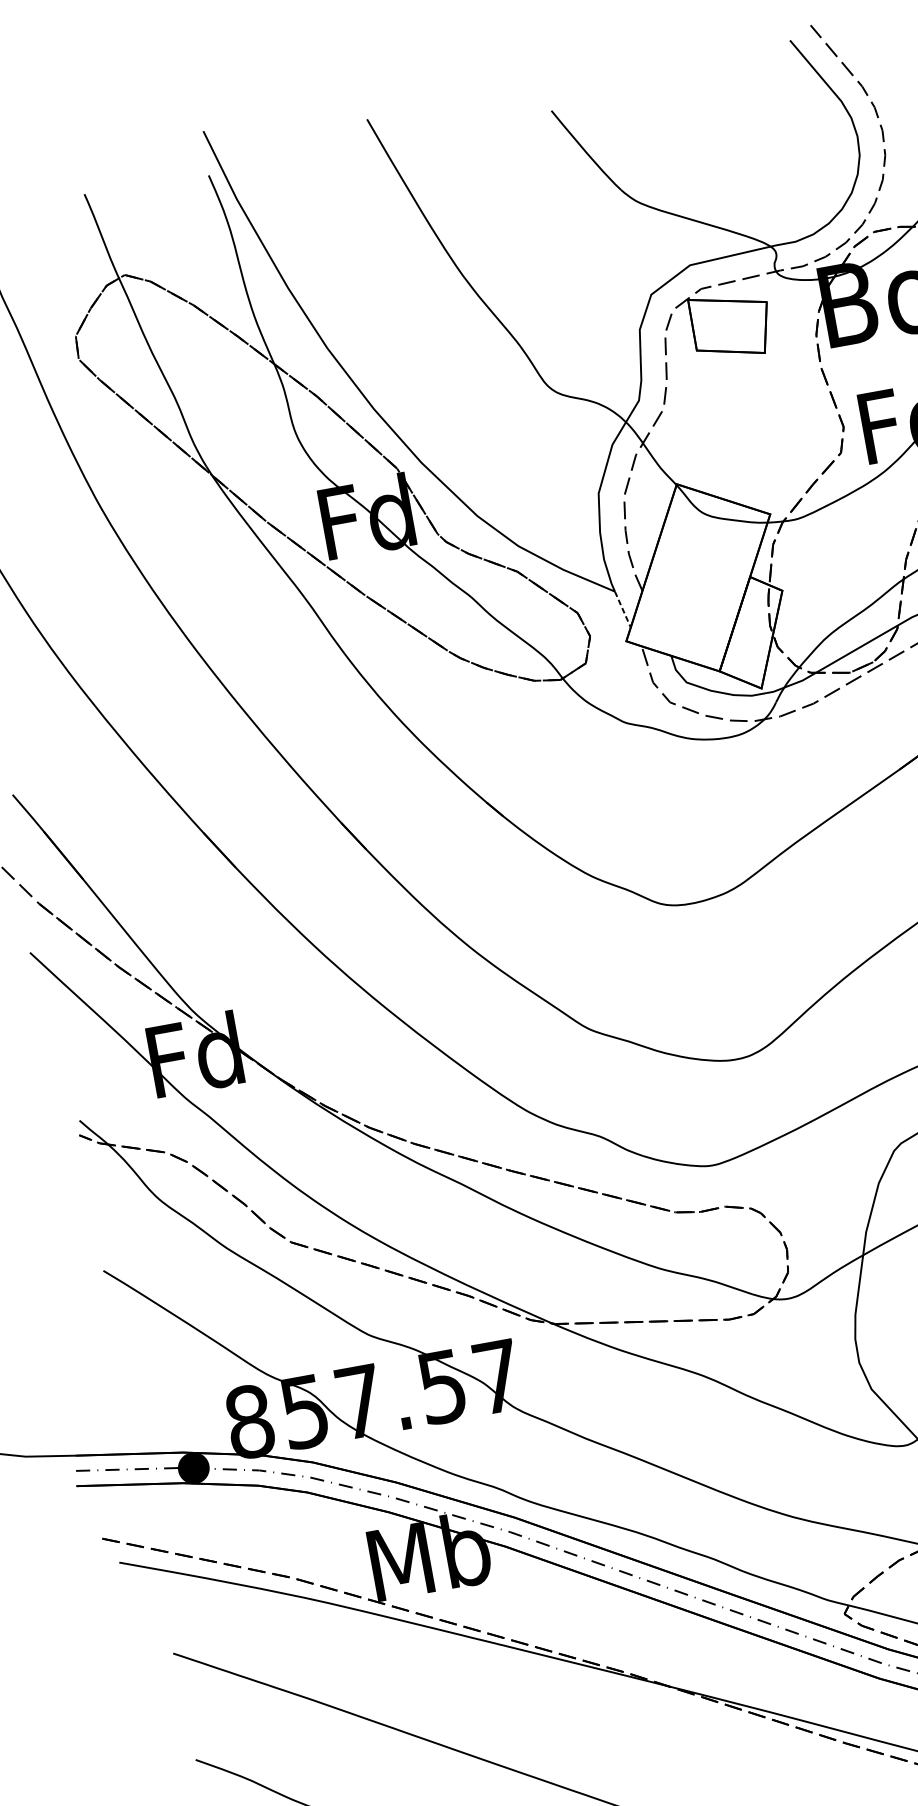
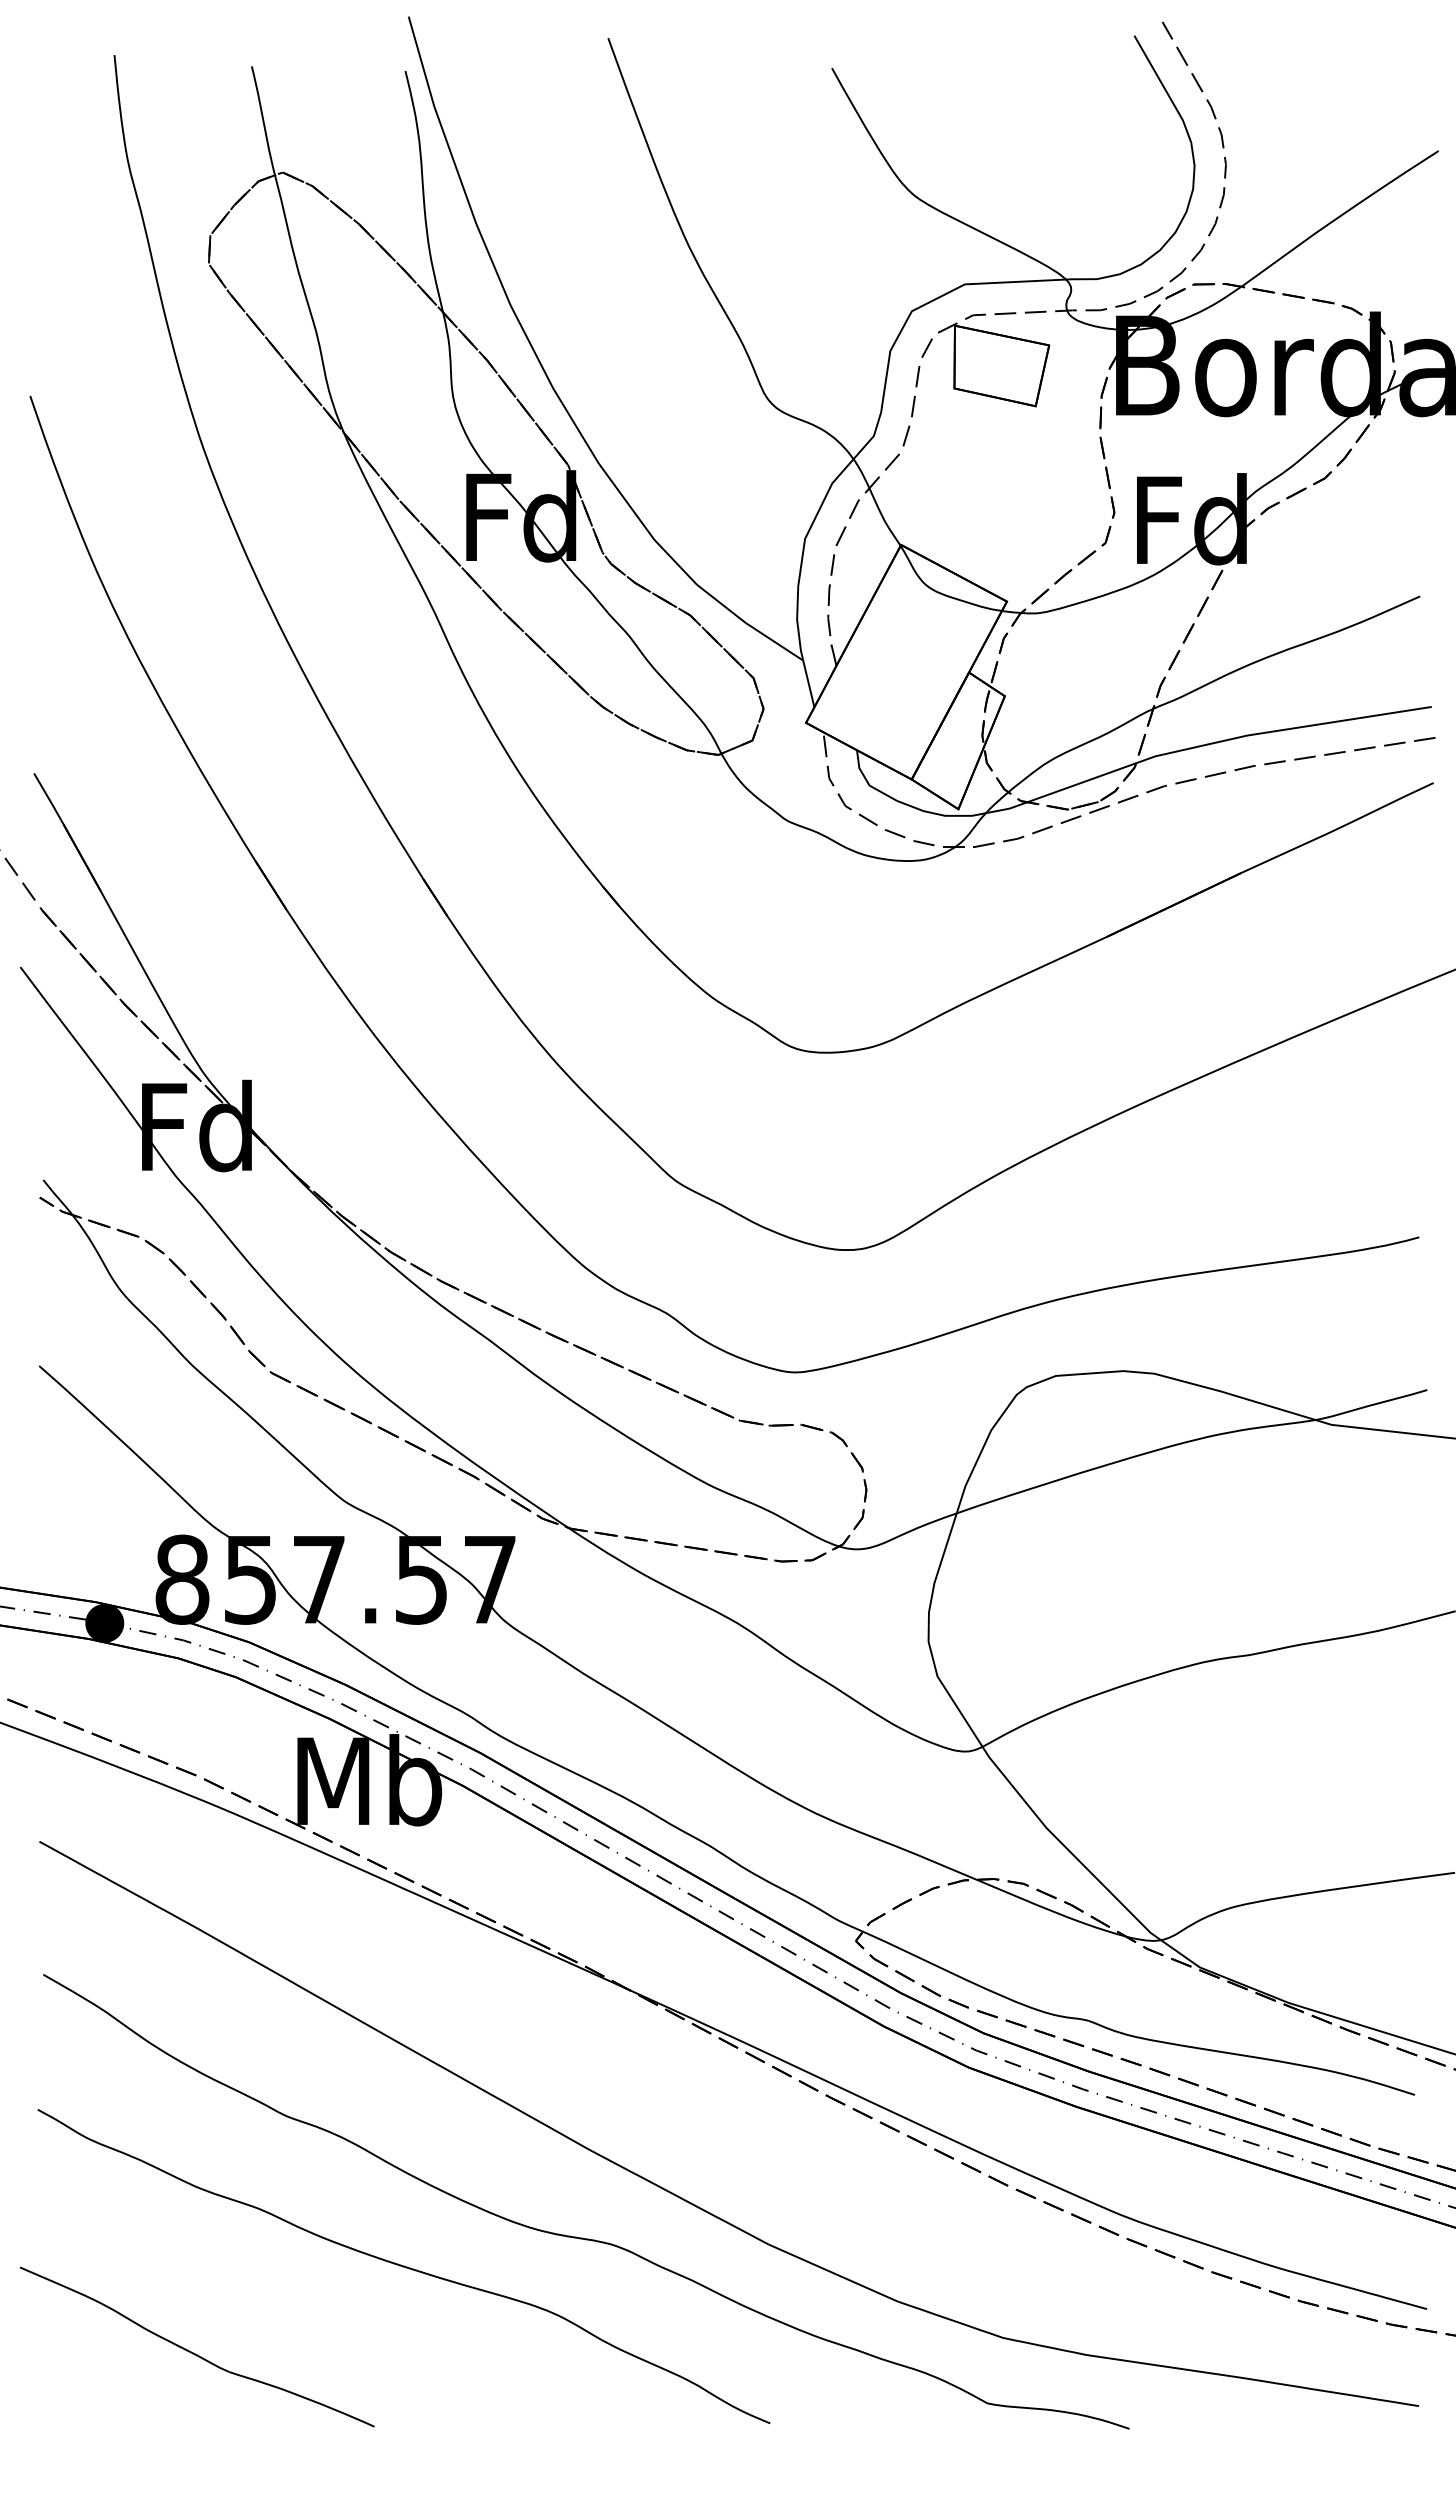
line: (622, 610) -> (808, 684), dashed -> solid

